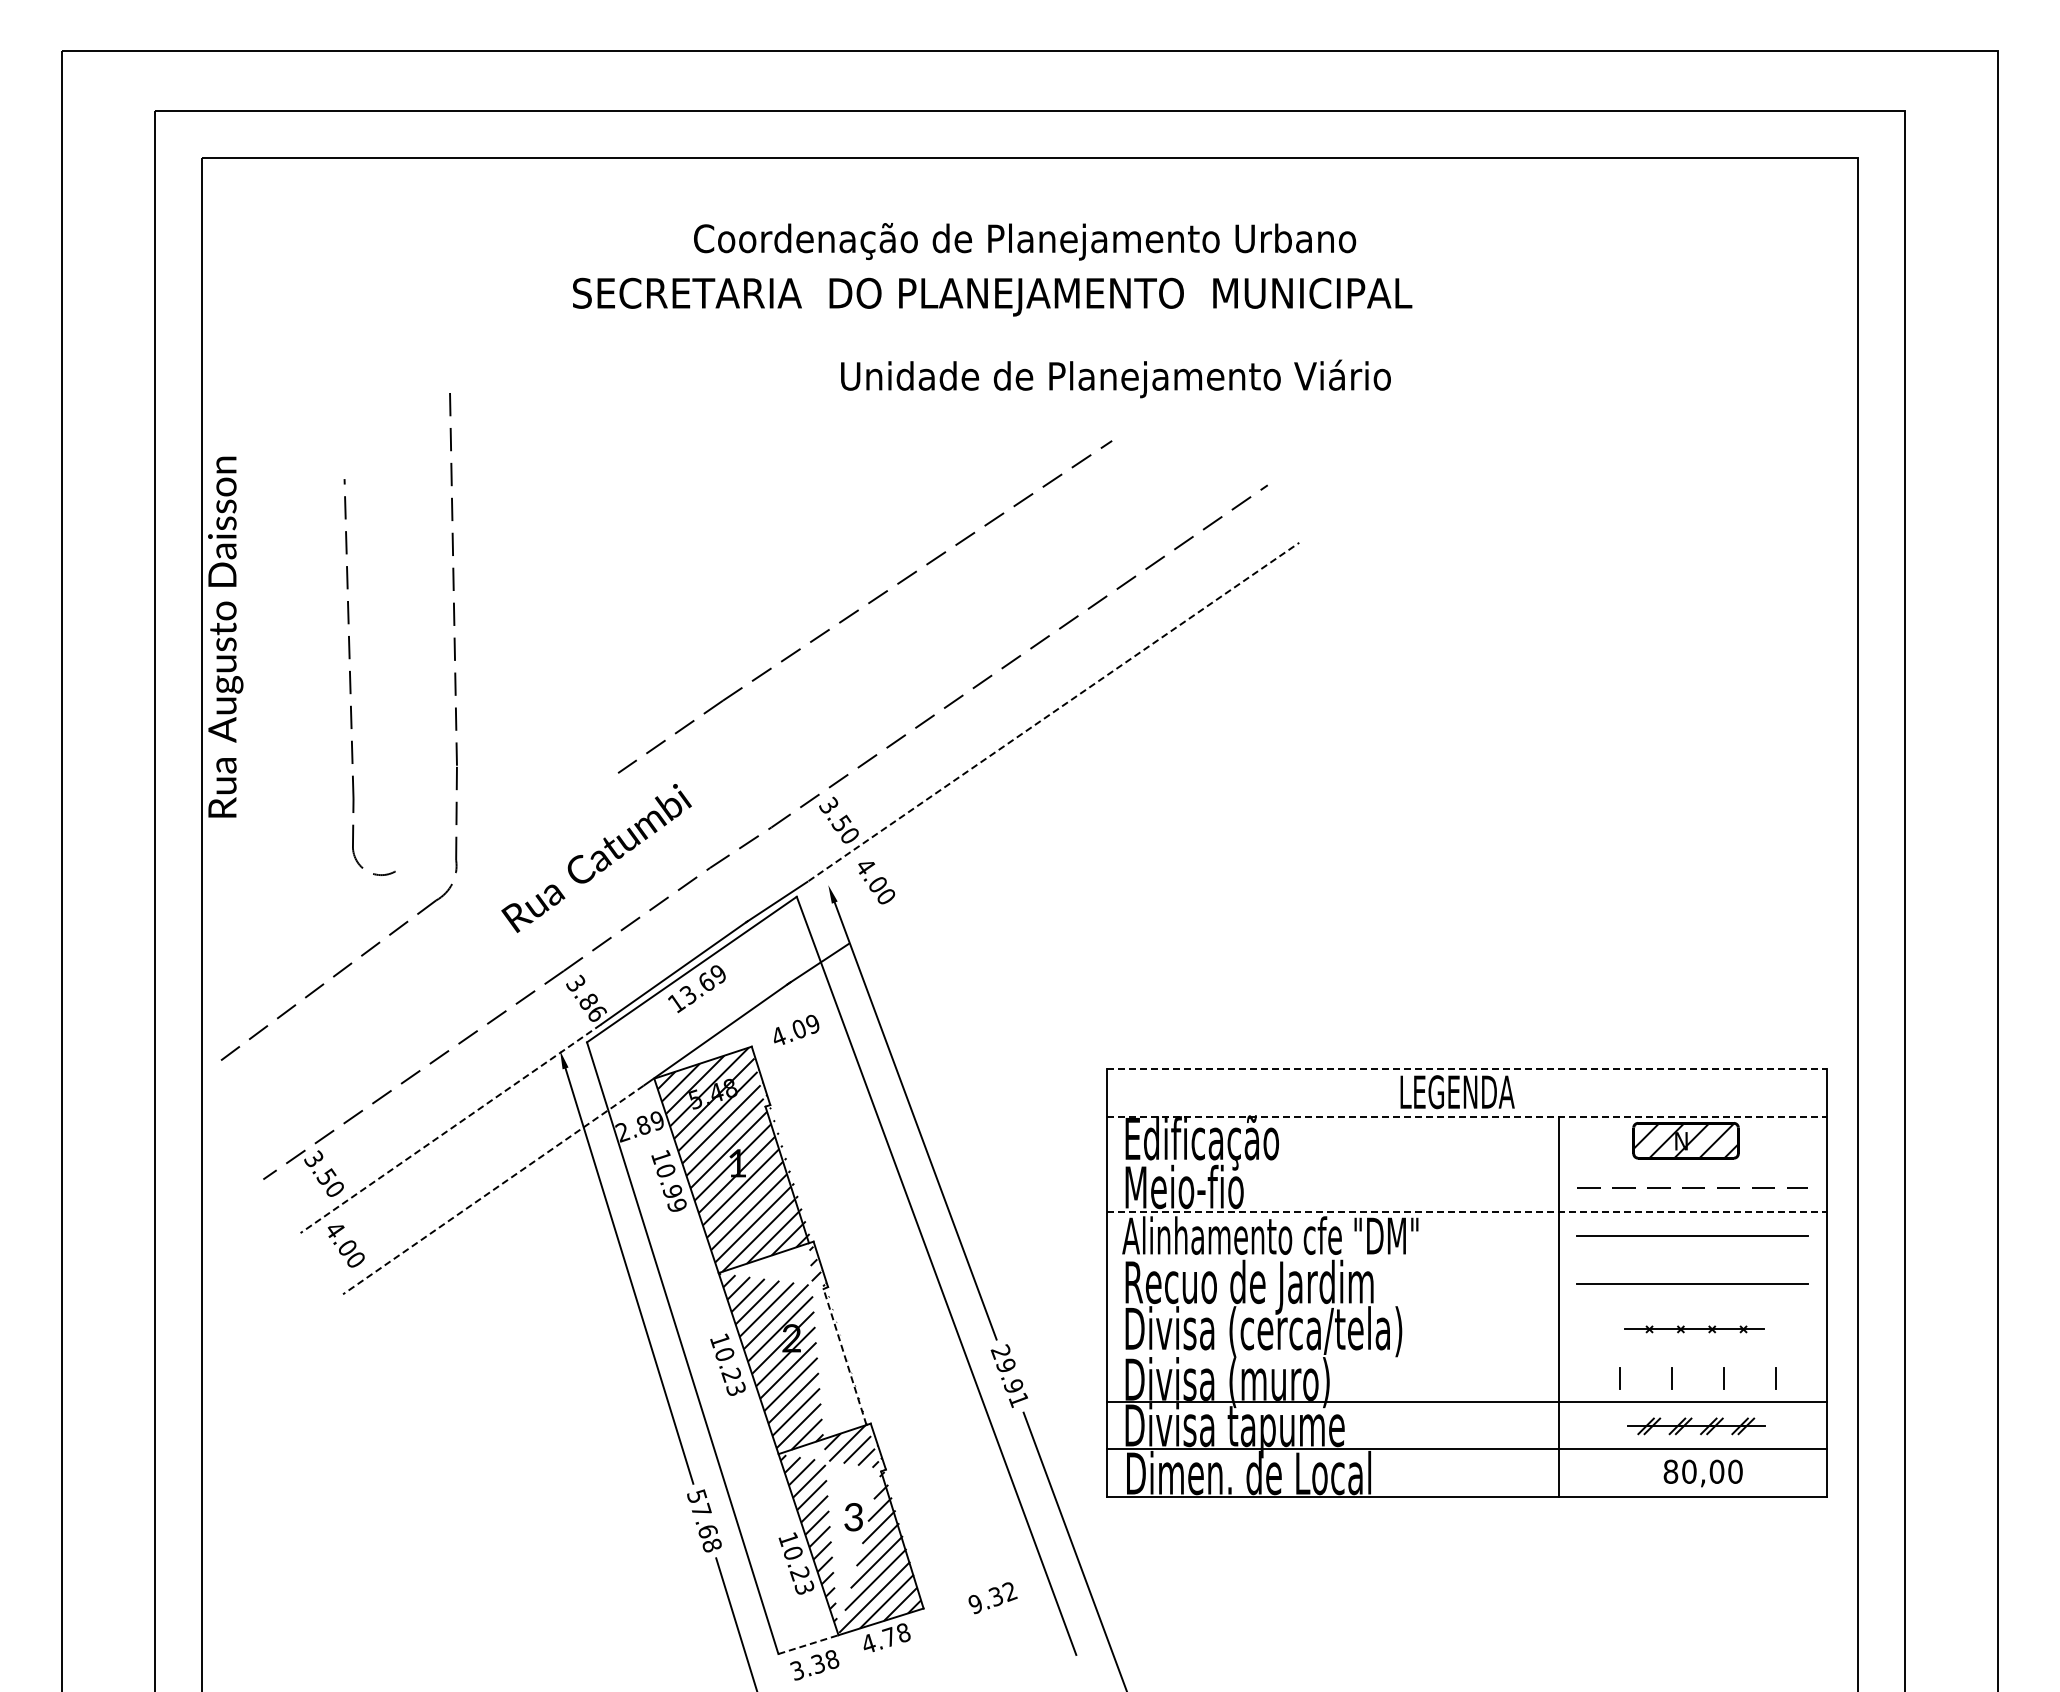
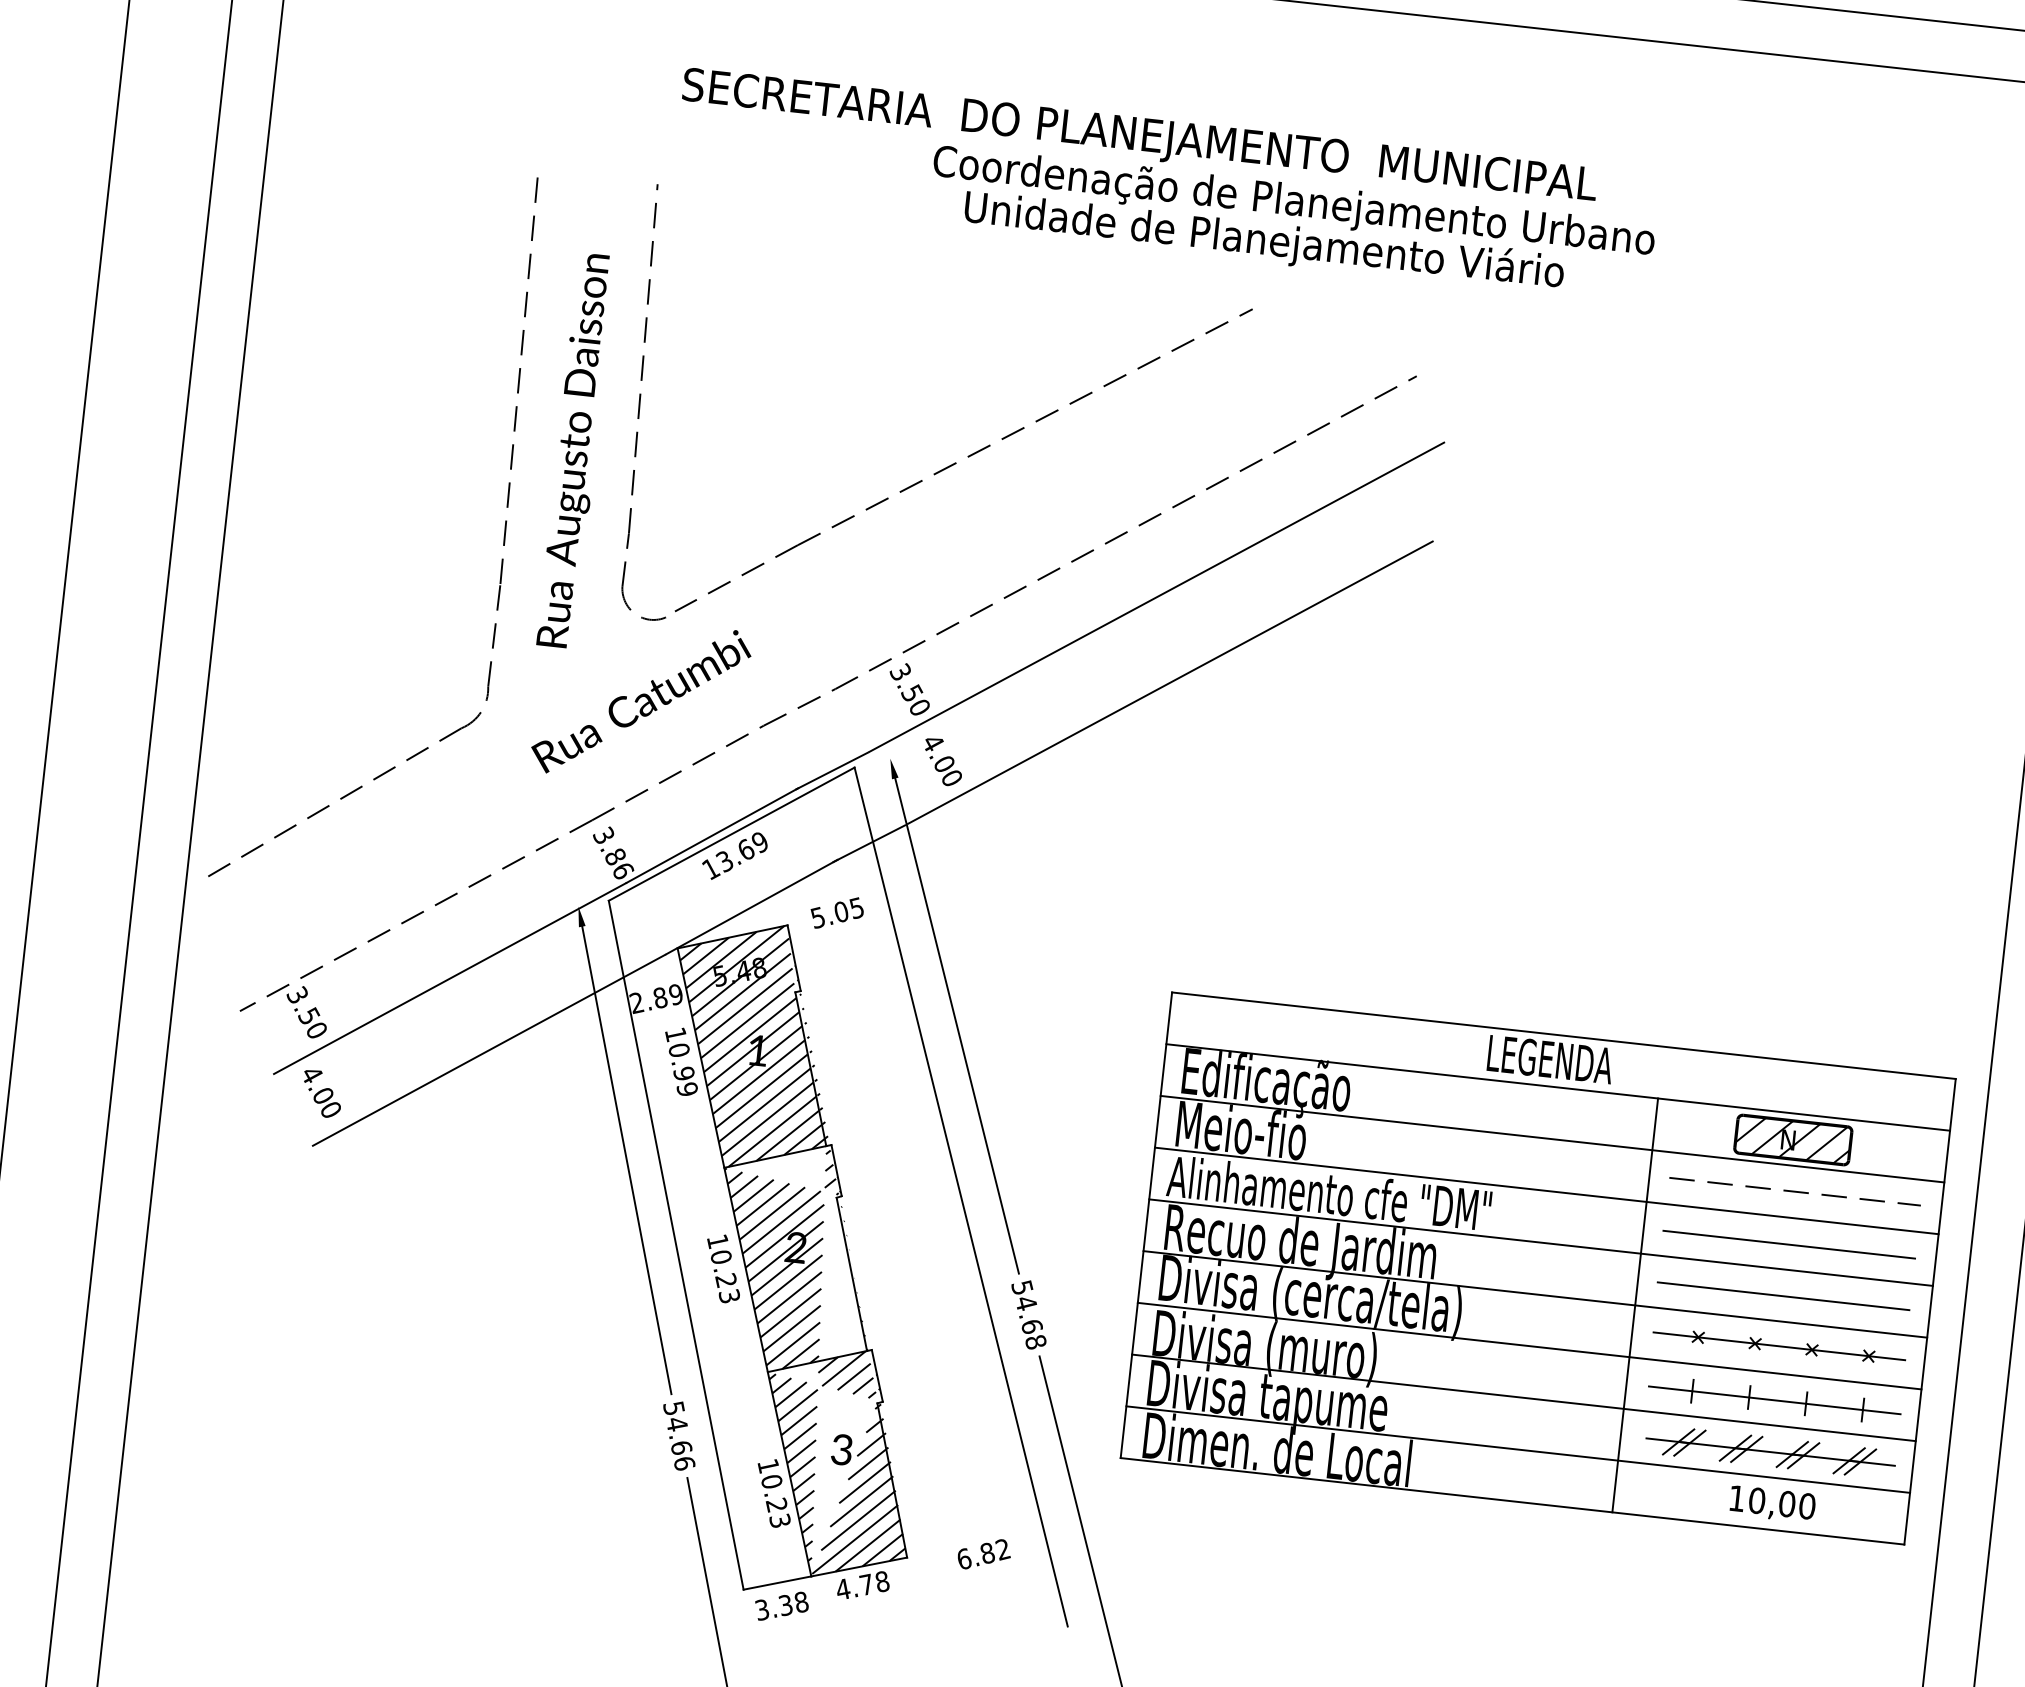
text: (1025, 241) -> (1294, 203), moved
text: (225, 636) -> (576, 450), moved
part: (351, 678) -> (641, 402), moved
line: (1054, 711) -> (1157, 596), dashed -> solid
line: (1074, 787) -> (1170, 681), added
text: (795, 1030) -> (837, 912), 4.09 -> 5.05
line: (1467, 1069) -> (1563, 1036), dashed -> solid
line: (1467, 1116) -> (1558, 1087), dashed -> solid
line: (450, 1128) -> (449, 978), dashed -> solid
line: (1467, 1164) -> (1552, 1139), added
line: (493, 1190) -> (489, 1050), dashed -> solid
line: (1467, 1211) -> (1546, 1190), dashed -> solid
line: (1467, 1259) -> (1541, 1243), added
line: (1467, 1306) -> (1535, 1294), added
part: (1694, 1329) -> (1779, 1346), size x1.67
line: (1467, 1354) -> (1529, 1346), added
line: (844, 1356) -> (851, 1273), dashed -> solid
text: (1009, 1376) -> (1028, 1315), 29.91 -> 54.68
line: (1694, 1378) -> (1773, 1399), added
part: (1696, 1426) -> (1770, 1452), size x1.67
text: (1670, 1471) -> (1736, 1498), 80,00 -> 10,00
text: (706, 1527) -> (680, 1443), 57.68 -> 54.66
text: (985, 1600) -> (975, 1556), 9.32 -> 6.82
line: (808, 1644) -> (777, 1582), dashed -> solid

